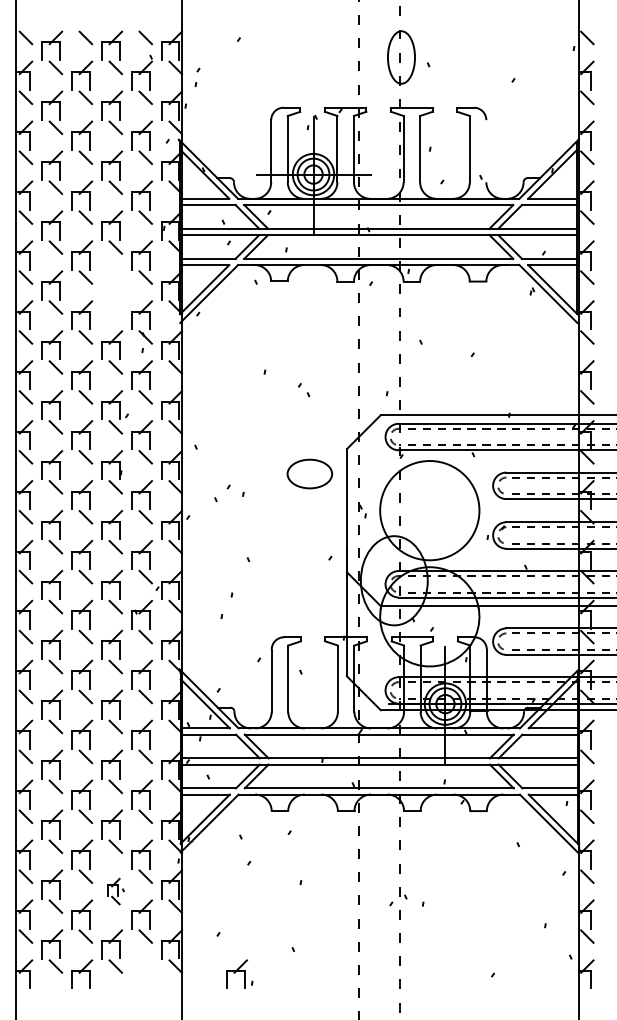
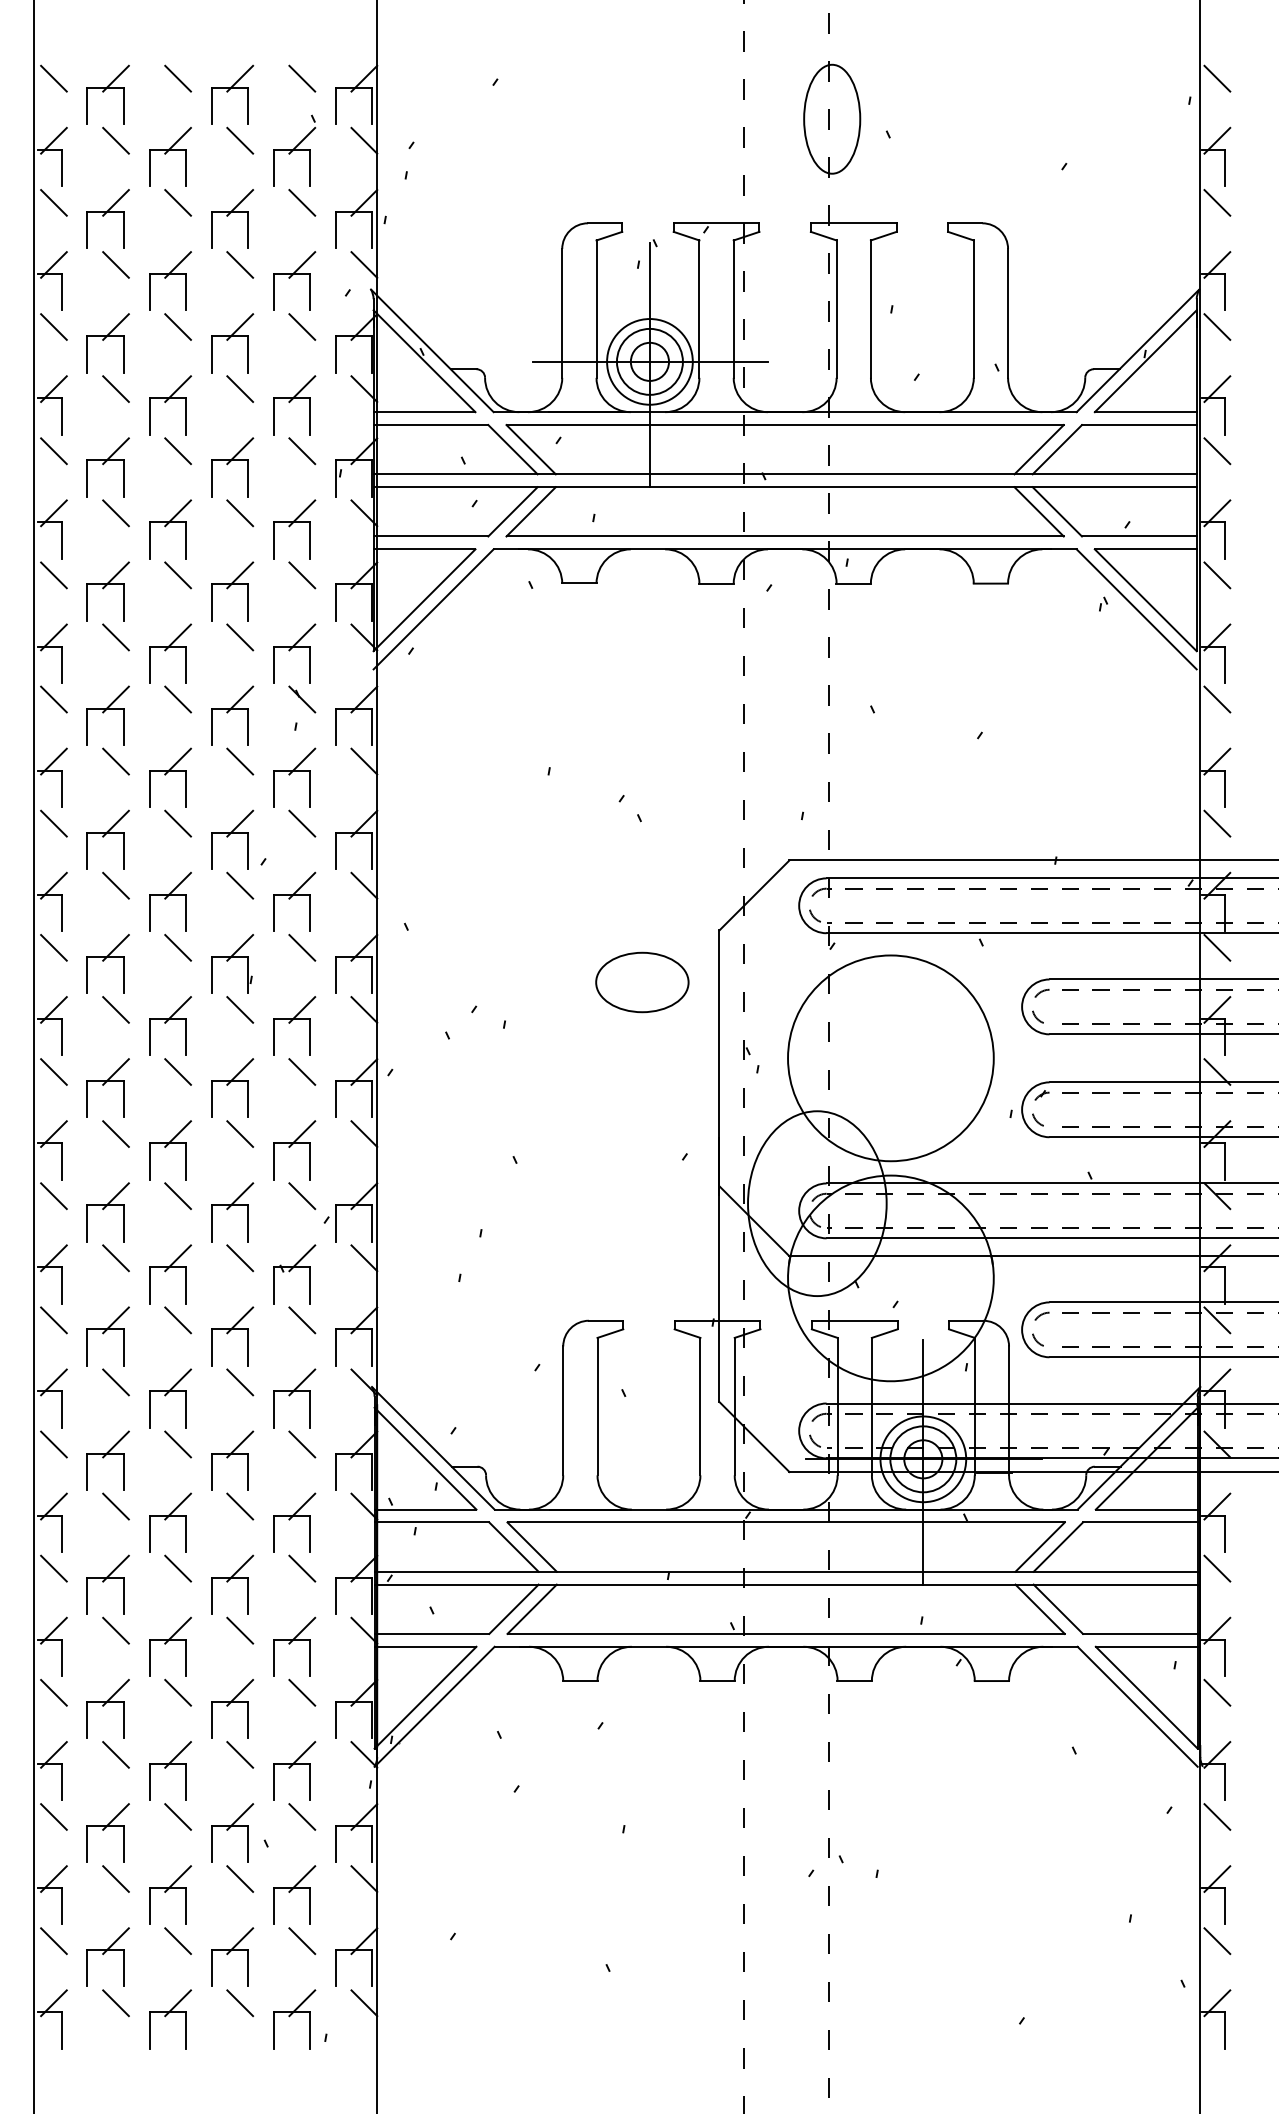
line: (486, 151) -> (1008, 314), added
part: (119, 292) -> (247, 606), added
part: (115, 891) -> (239, 1847), size x1.67
part: (239, 973) -> (299, 2017), moved

